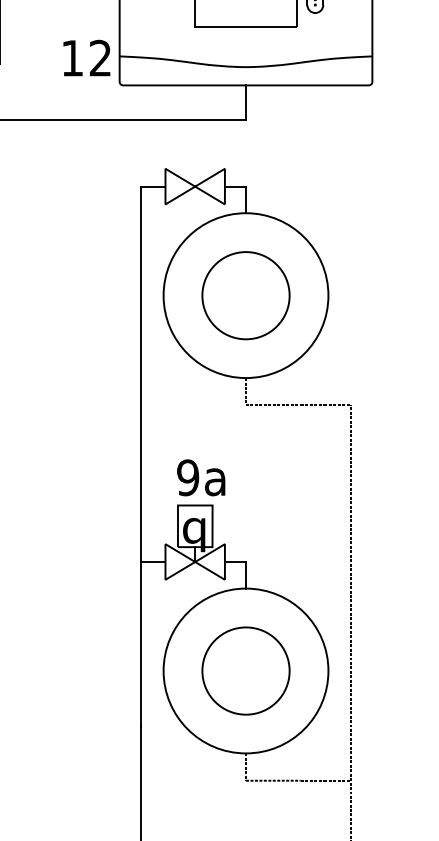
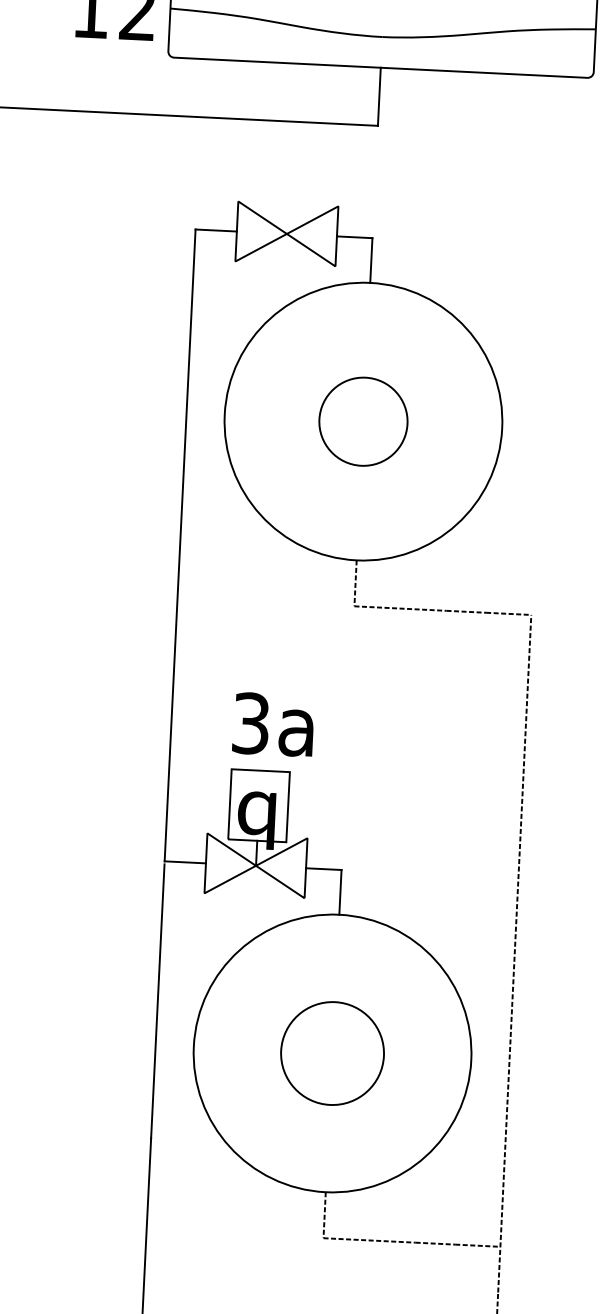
circle: (245, 295) -> (362, 421), size x0.6
text: (188, 477) -> (251, 723), 9a -> 3a
circle: (245, 670) -> (331, 1052), size x0.7

